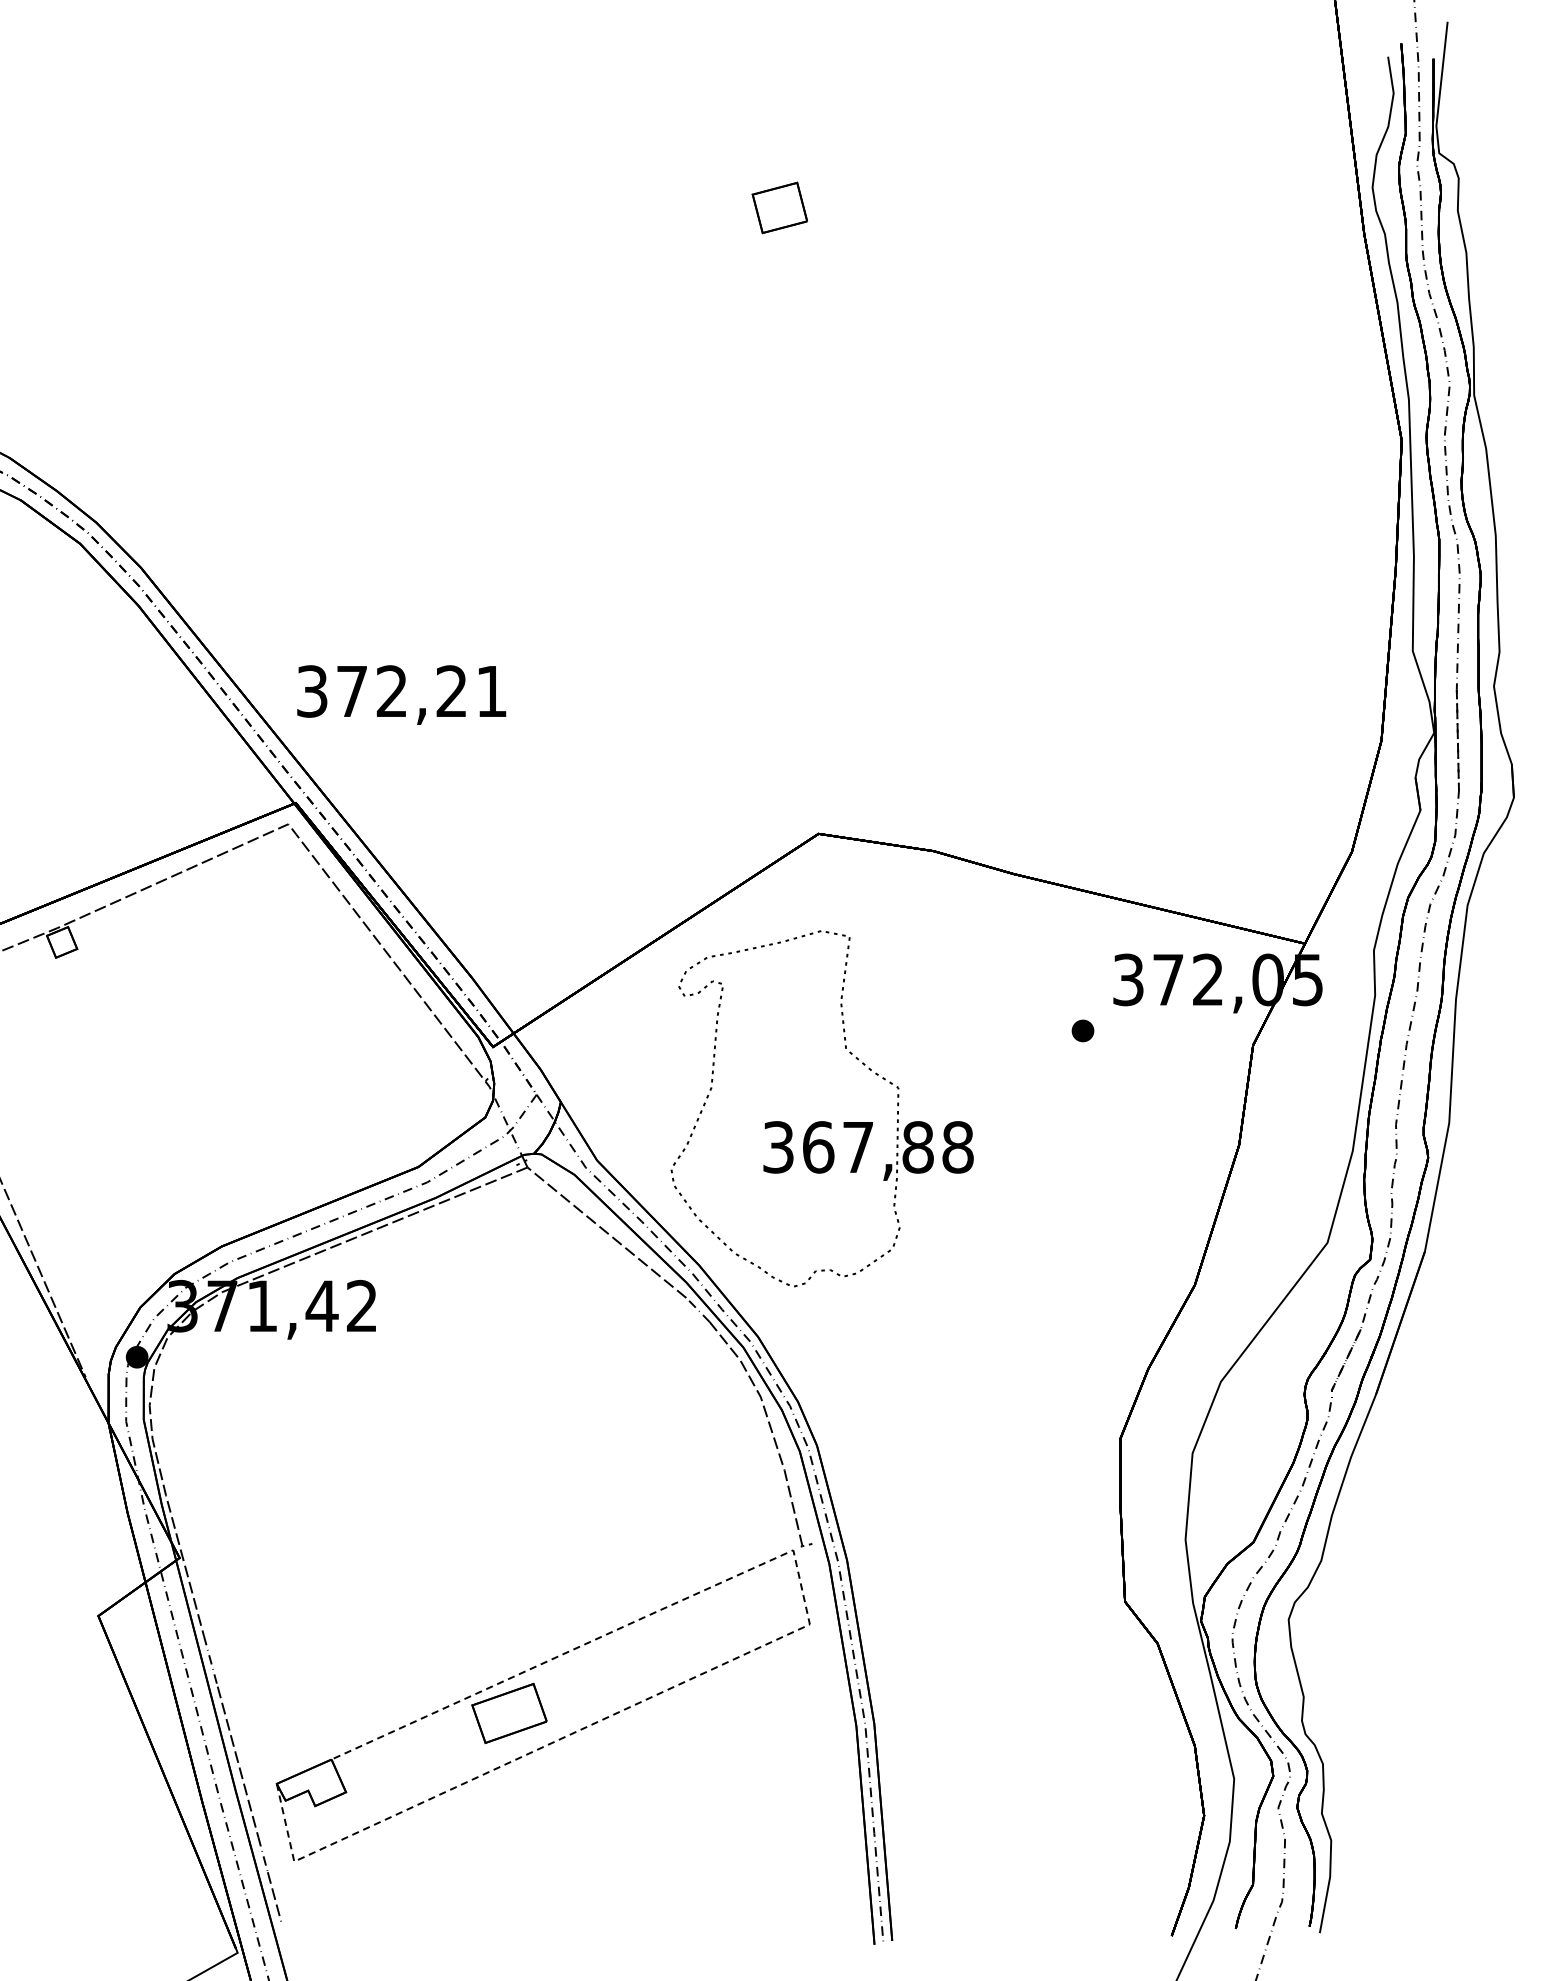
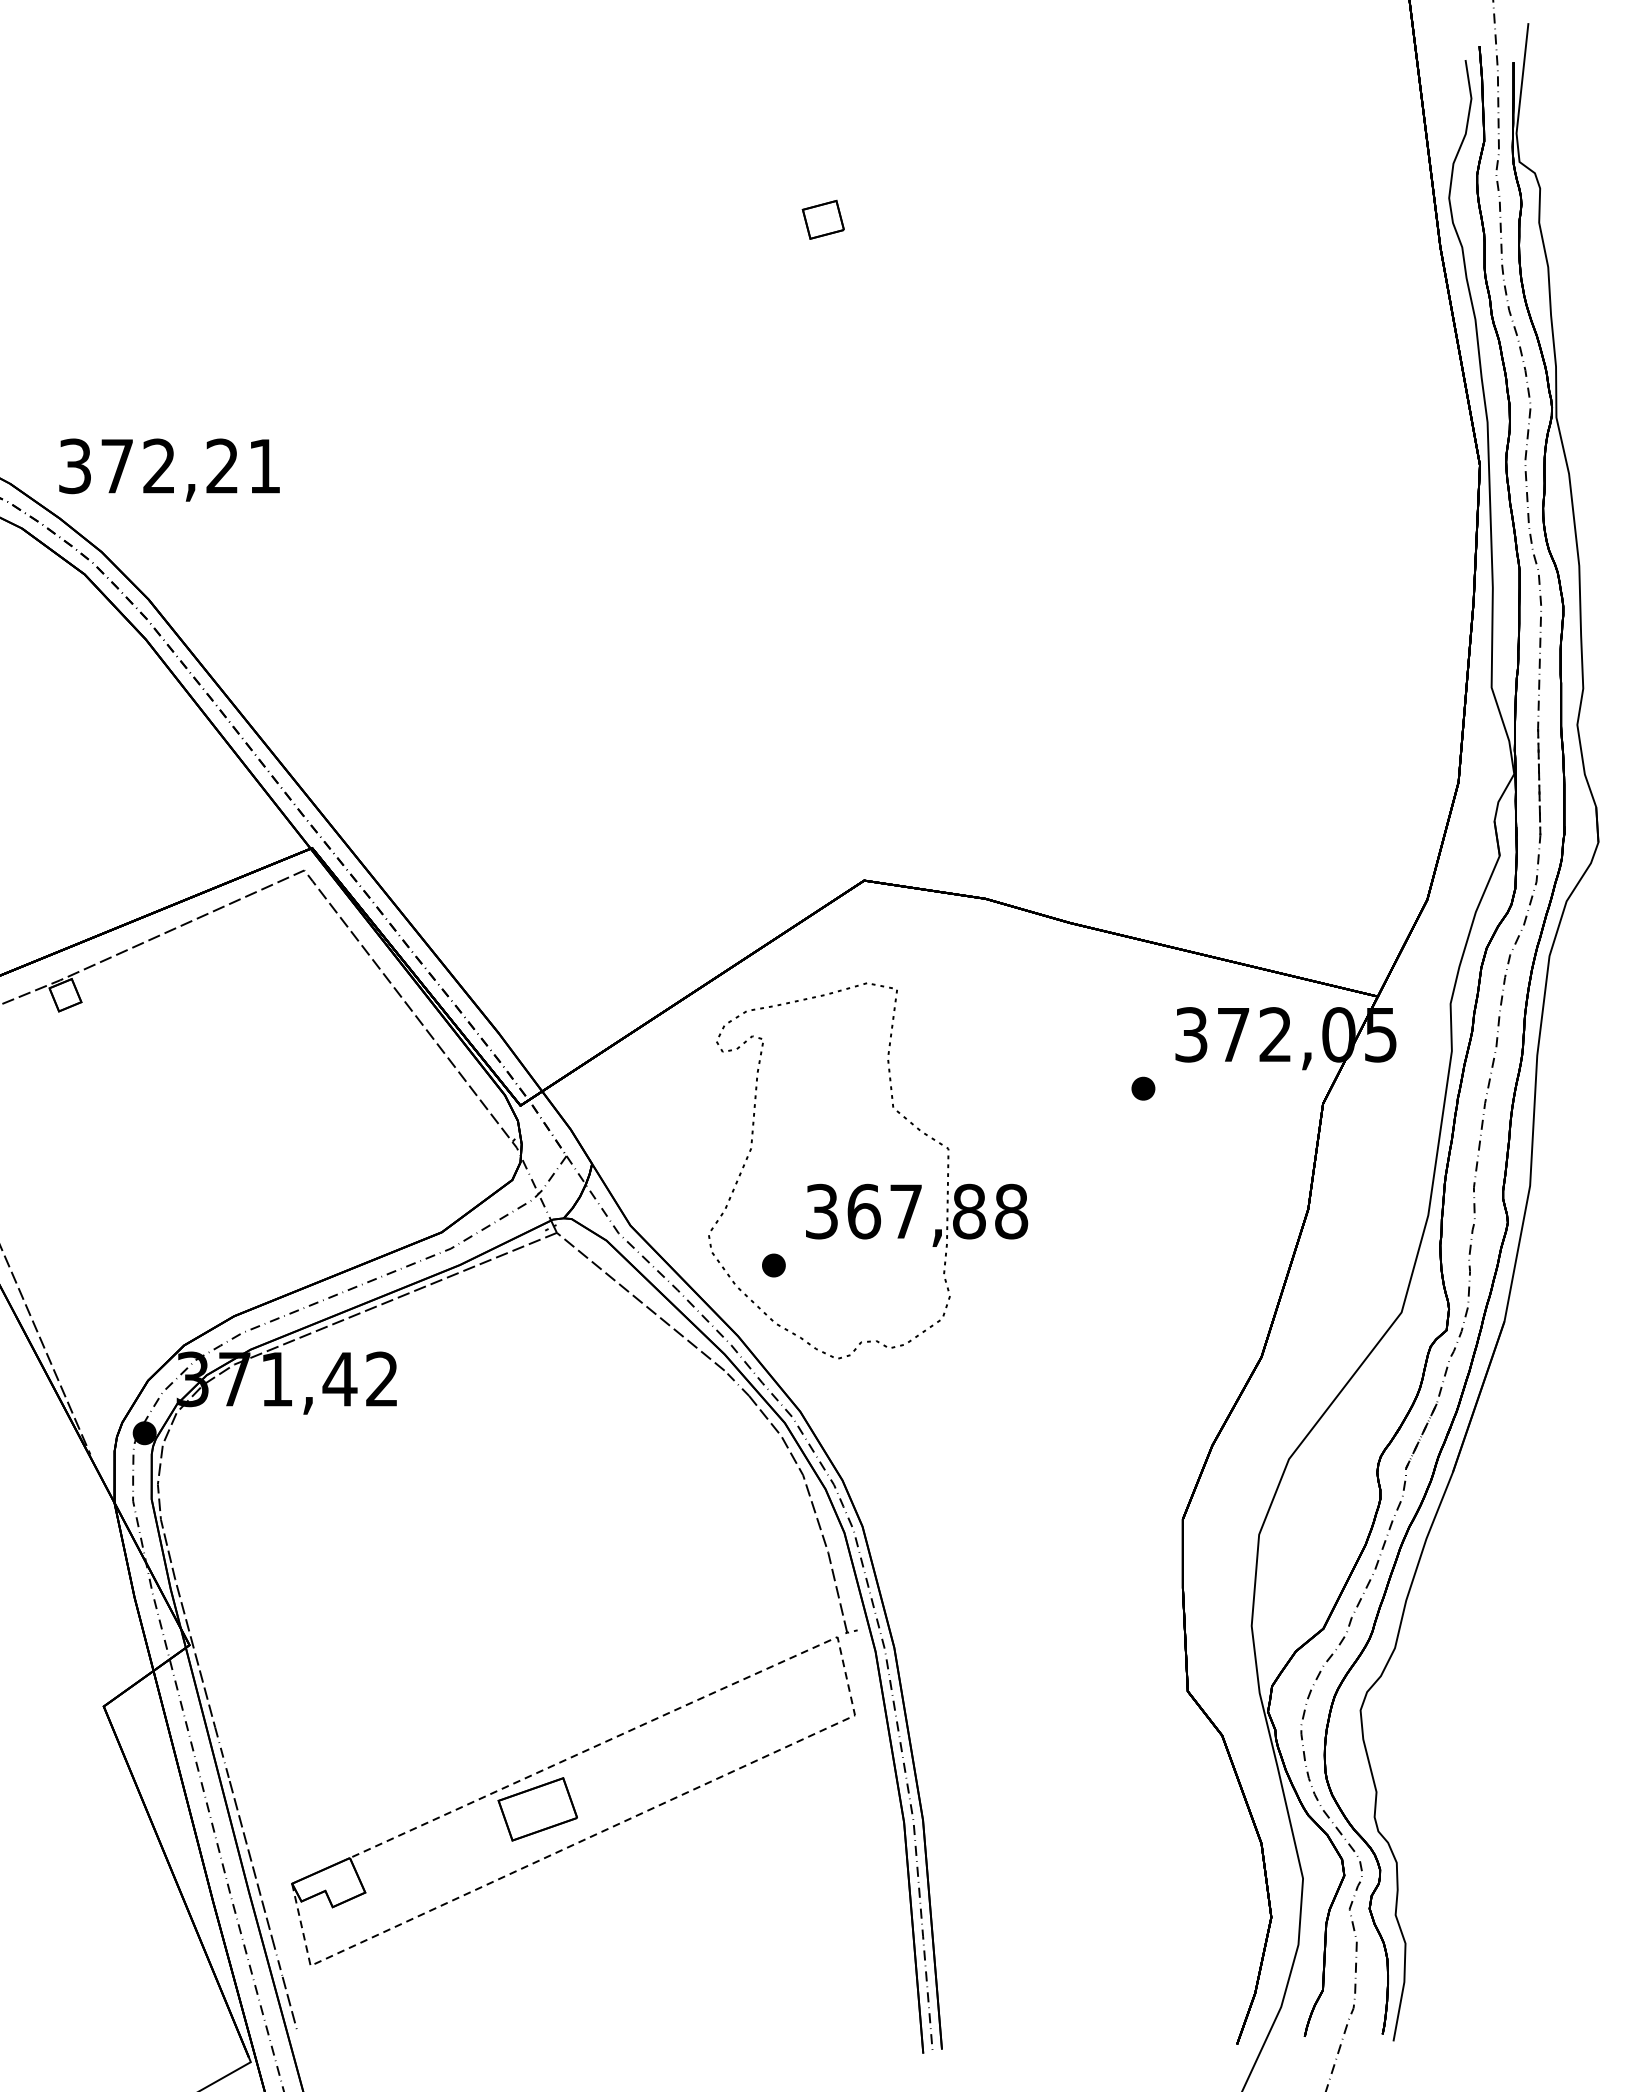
part: (779, 208) -> (822, 220), size x0.71
text: (401, 694) -> (169, 469), moved
part: (732, 1198) -> (773, 1265), added

